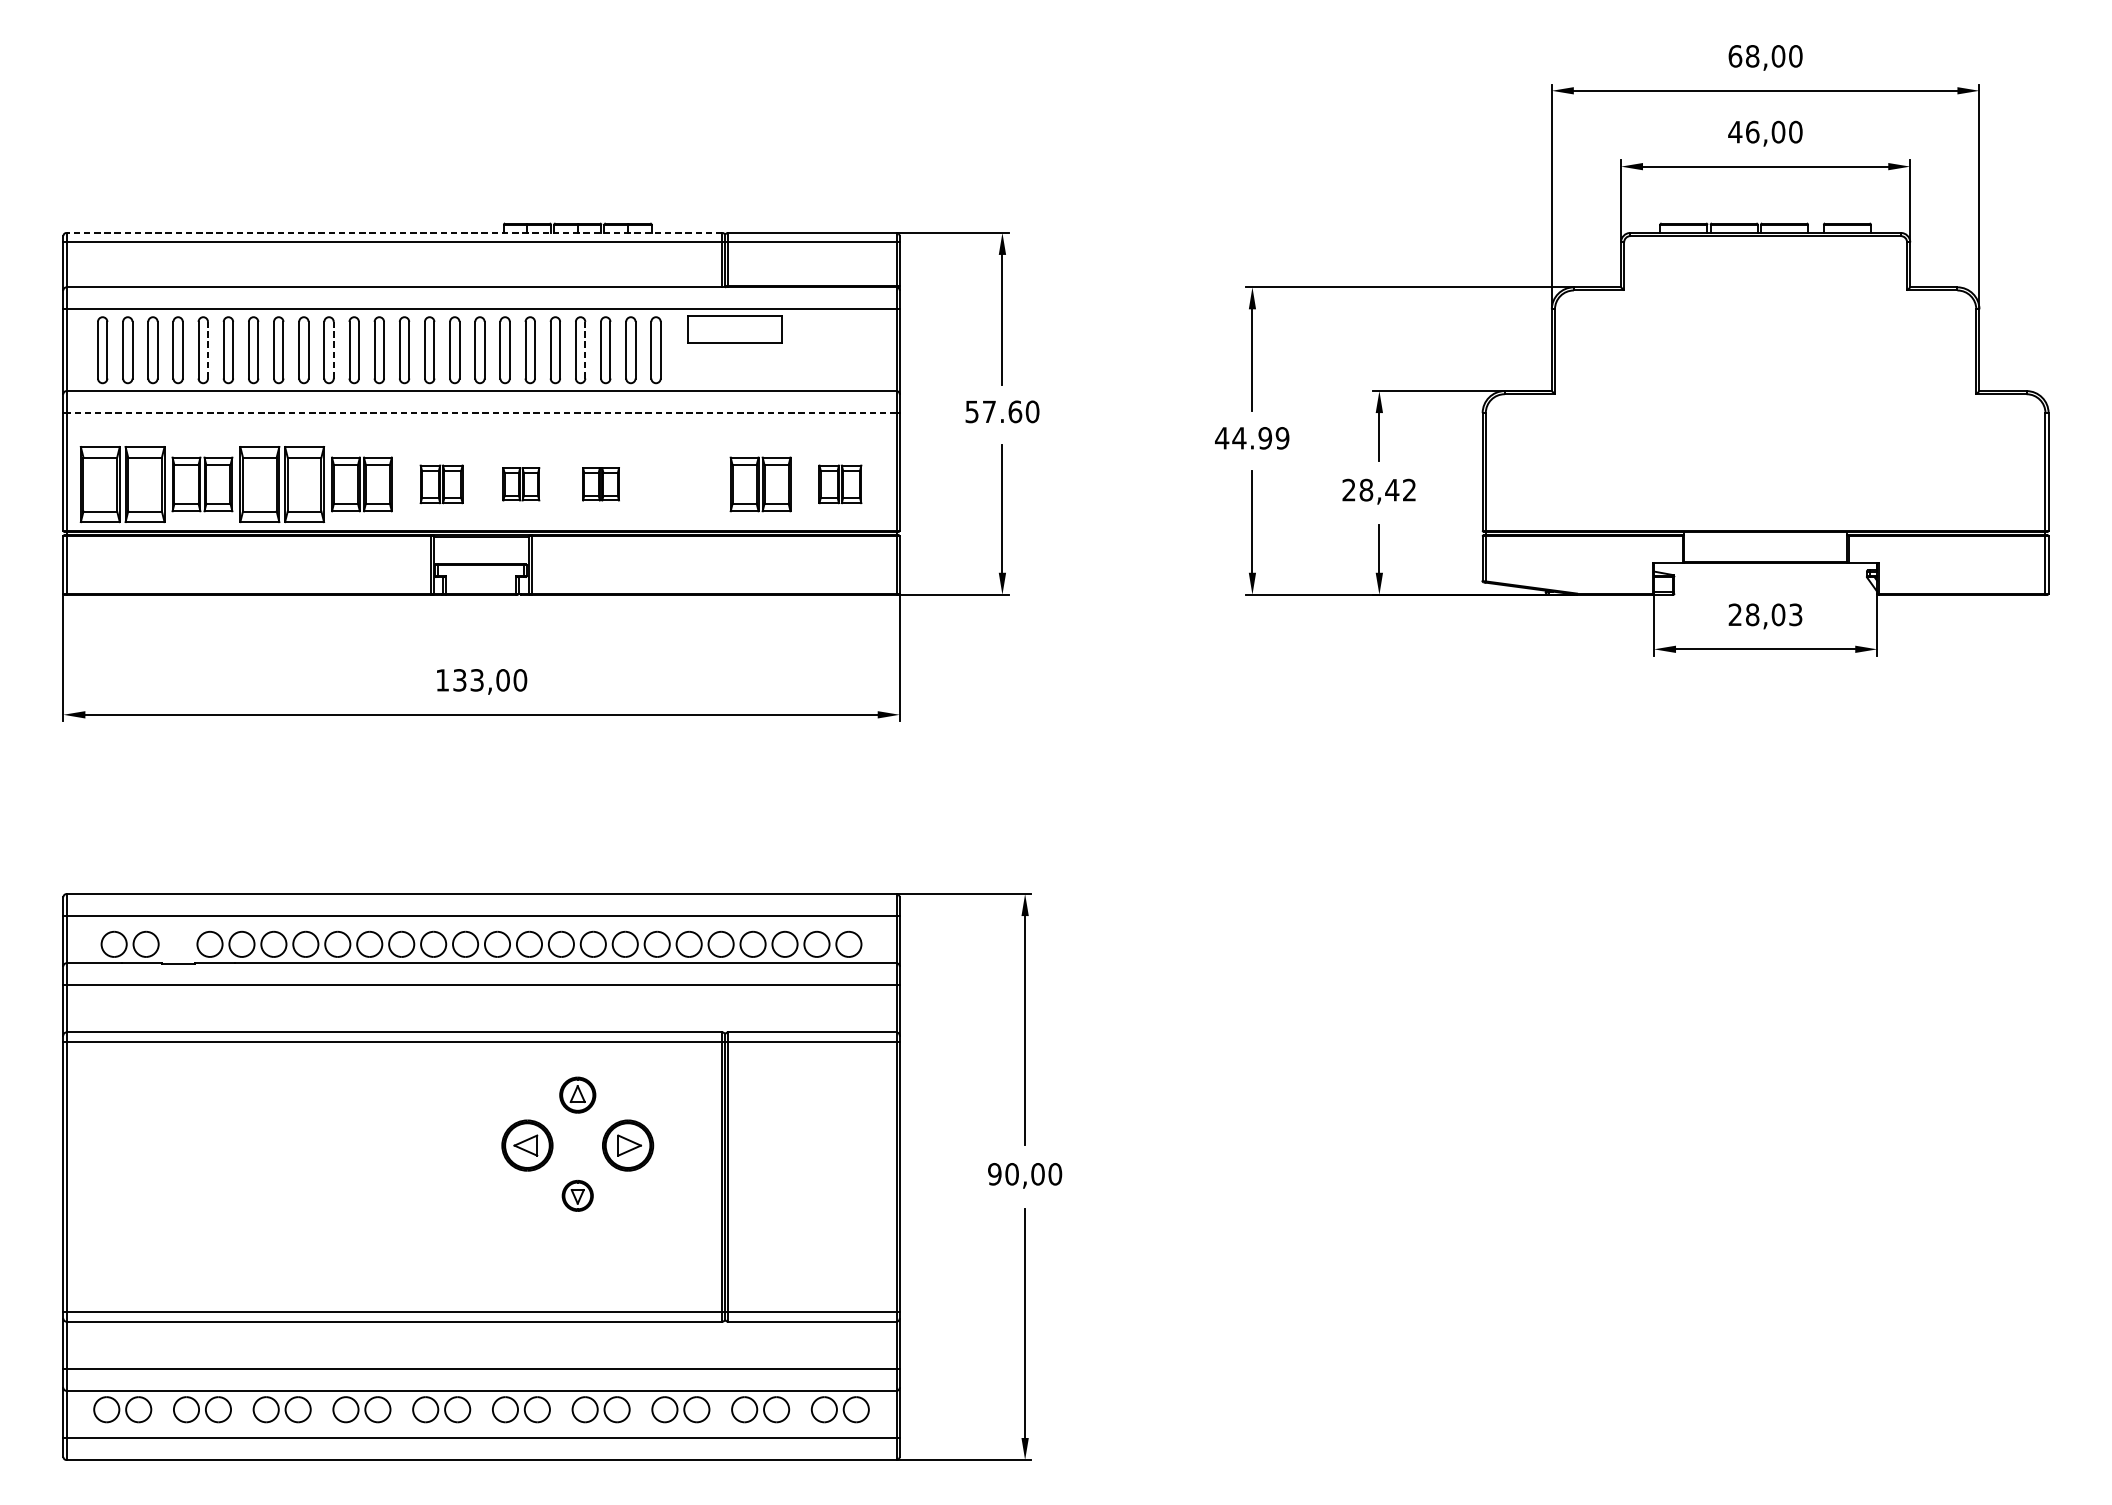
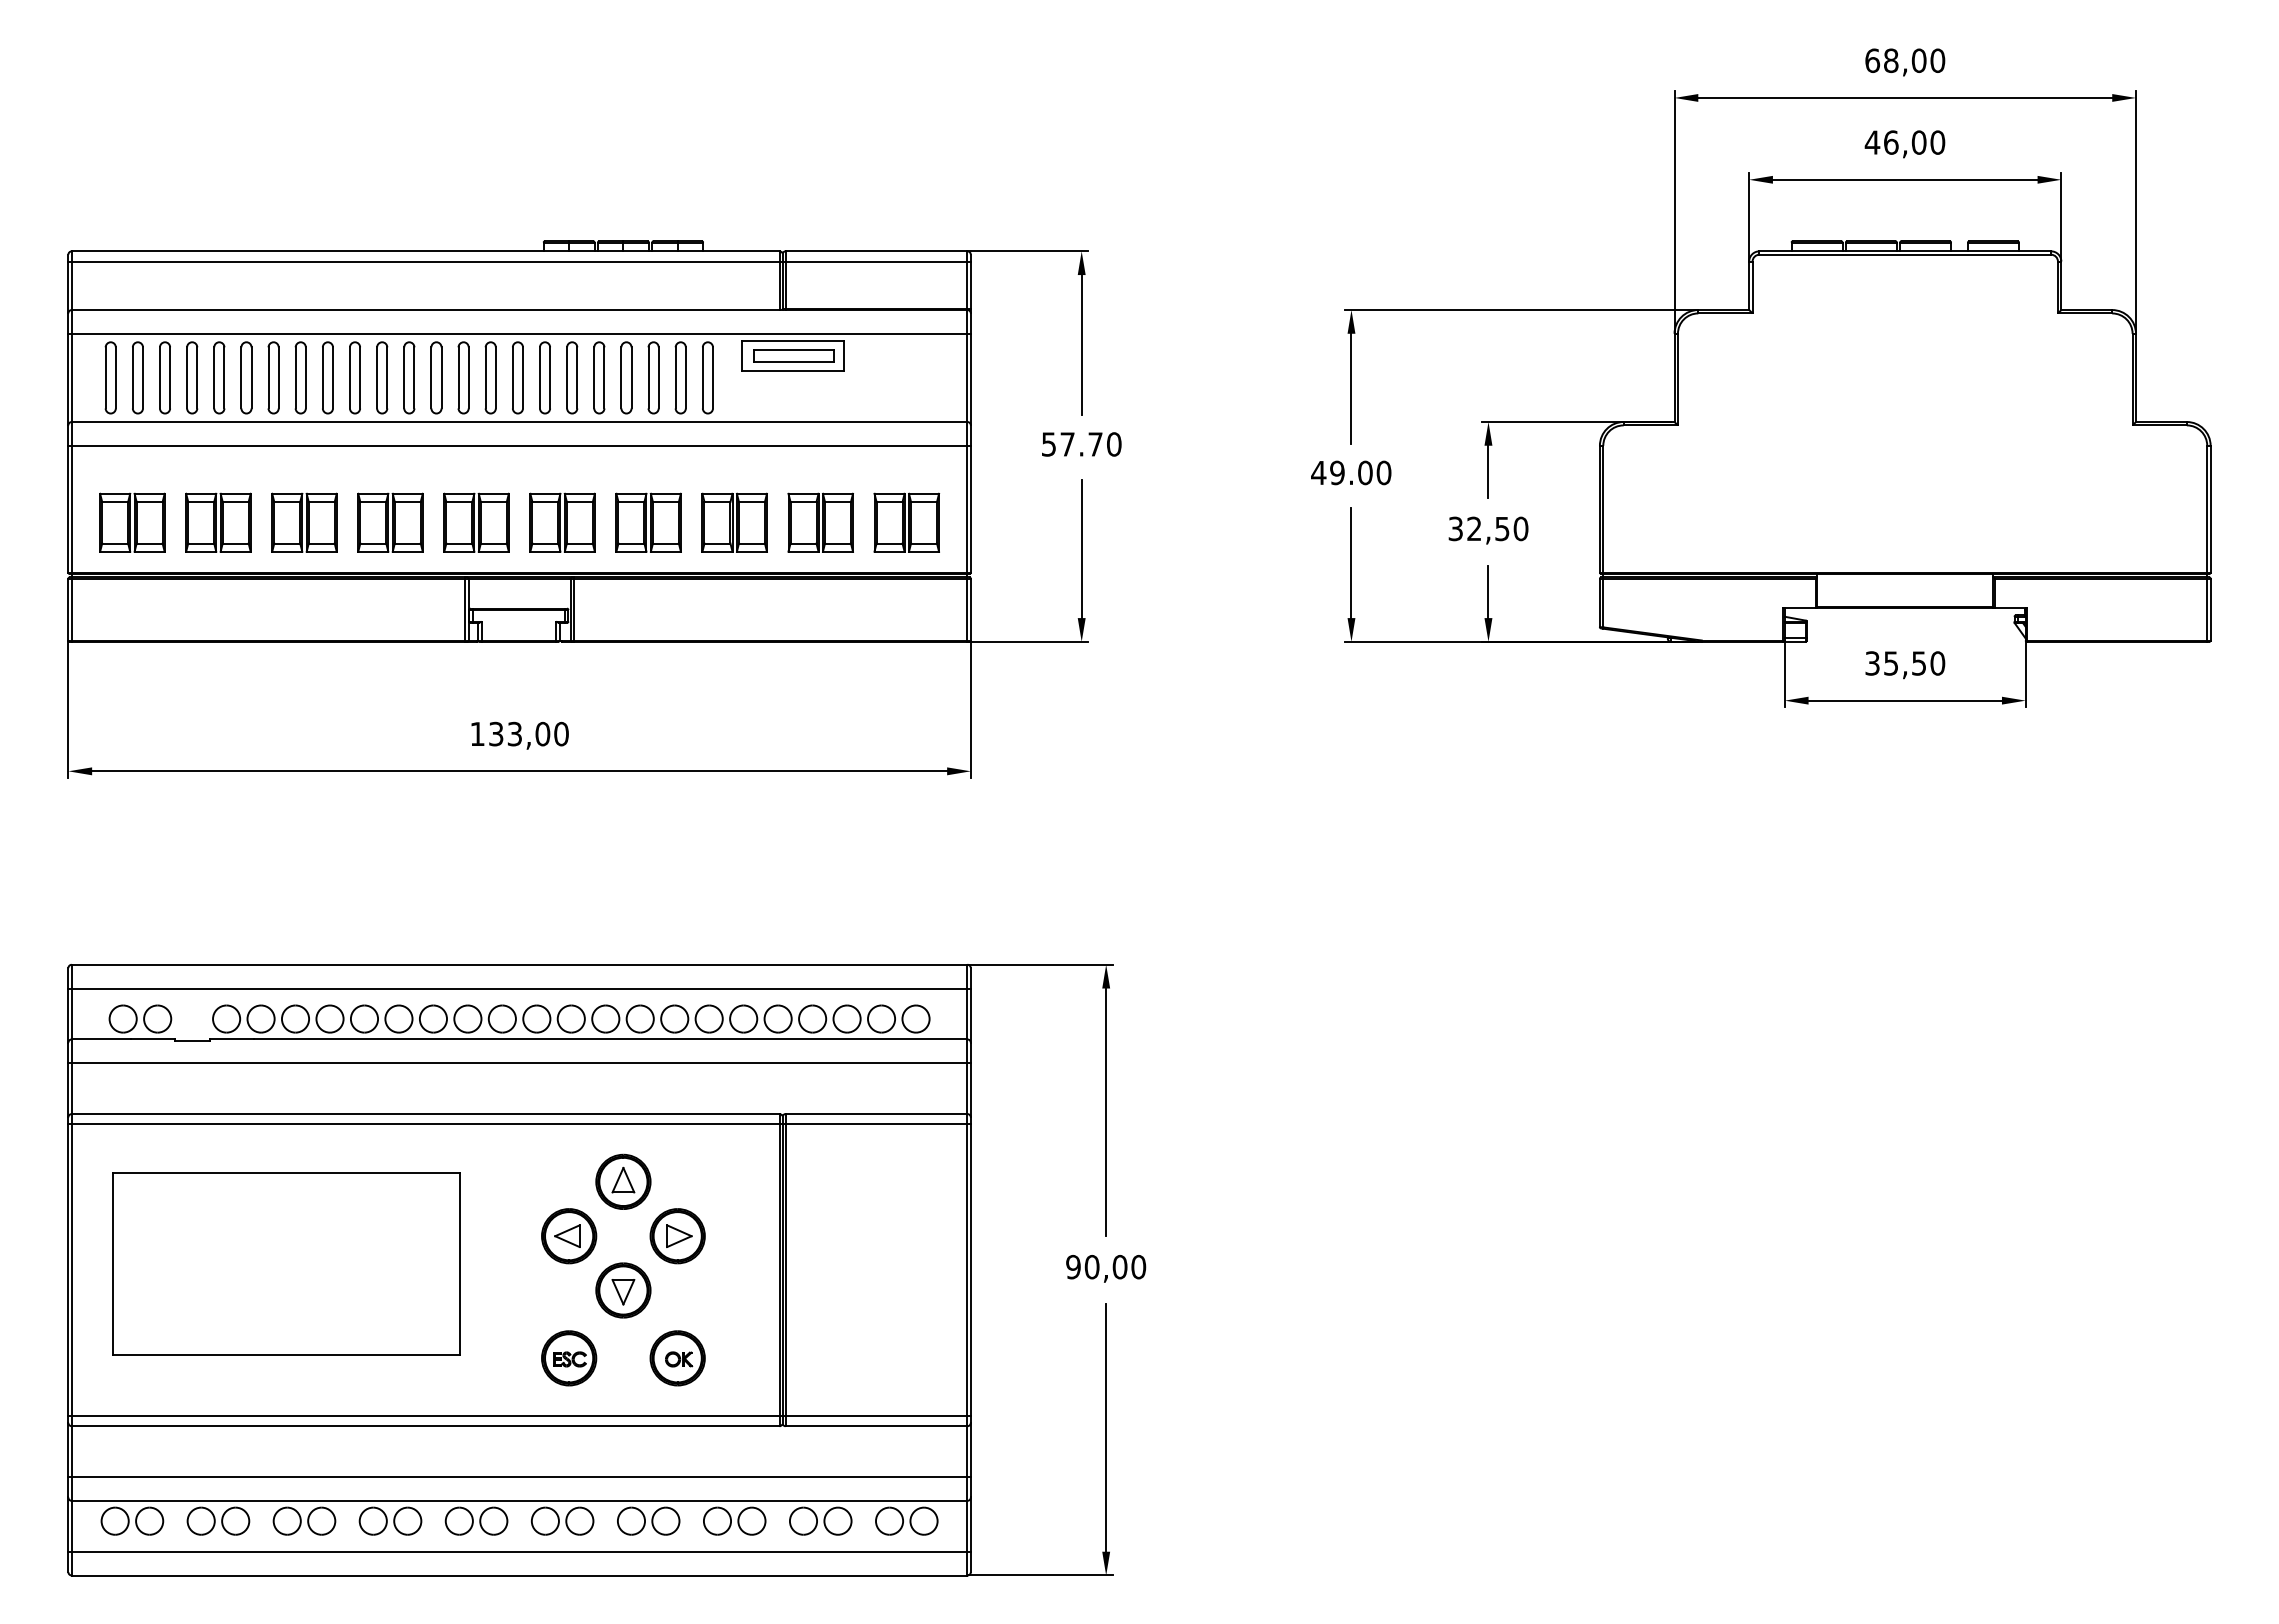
line: (394, 233) -> (425, 251), dashed -> solid
part: (735, 329) -> (793, 355), added
line: (208, 349) -> (224, 377), dashed -> solid
line: (334, 349) -> (360, 377), dashed -> solid
line: (585, 349) -> (631, 377), dashed -> solid
text: (1015, 411) -> (1095, 444), 57.60 -> 57.70
line: (481, 412) -> (519, 445), dashed -> solid
text: (1260, 437) -> (1360, 472), 44.99 -> 49.00
part: (122, 484) -> (132, 522), size x0.71
part: (282, 484) -> (304, 522), size x0.71
part: (441, 484) -> (476, 522), size x1.43
part: (521, 484) -> (562, 522), size x1.67
part: (600, 484) -> (648, 522), size x1.67
part: (680, 484) -> (734, 522), added
part: (840, 484) -> (906, 522), size x1.43
text: (1379, 489) -> (1488, 528), 28,42 -> 32,50
text: (1765, 614) -> (1905, 663), 28,03 -> 35,50
part: (577, 1094) -> (623, 1181), size x1.43
part: (265, 1170) -> (286, 1263), added
part: (577, 1195) -> (623, 1290), size x1.67
part: (527, 1258) -> (569, 1358), added
part: (627, 1258) -> (677, 1358), added

